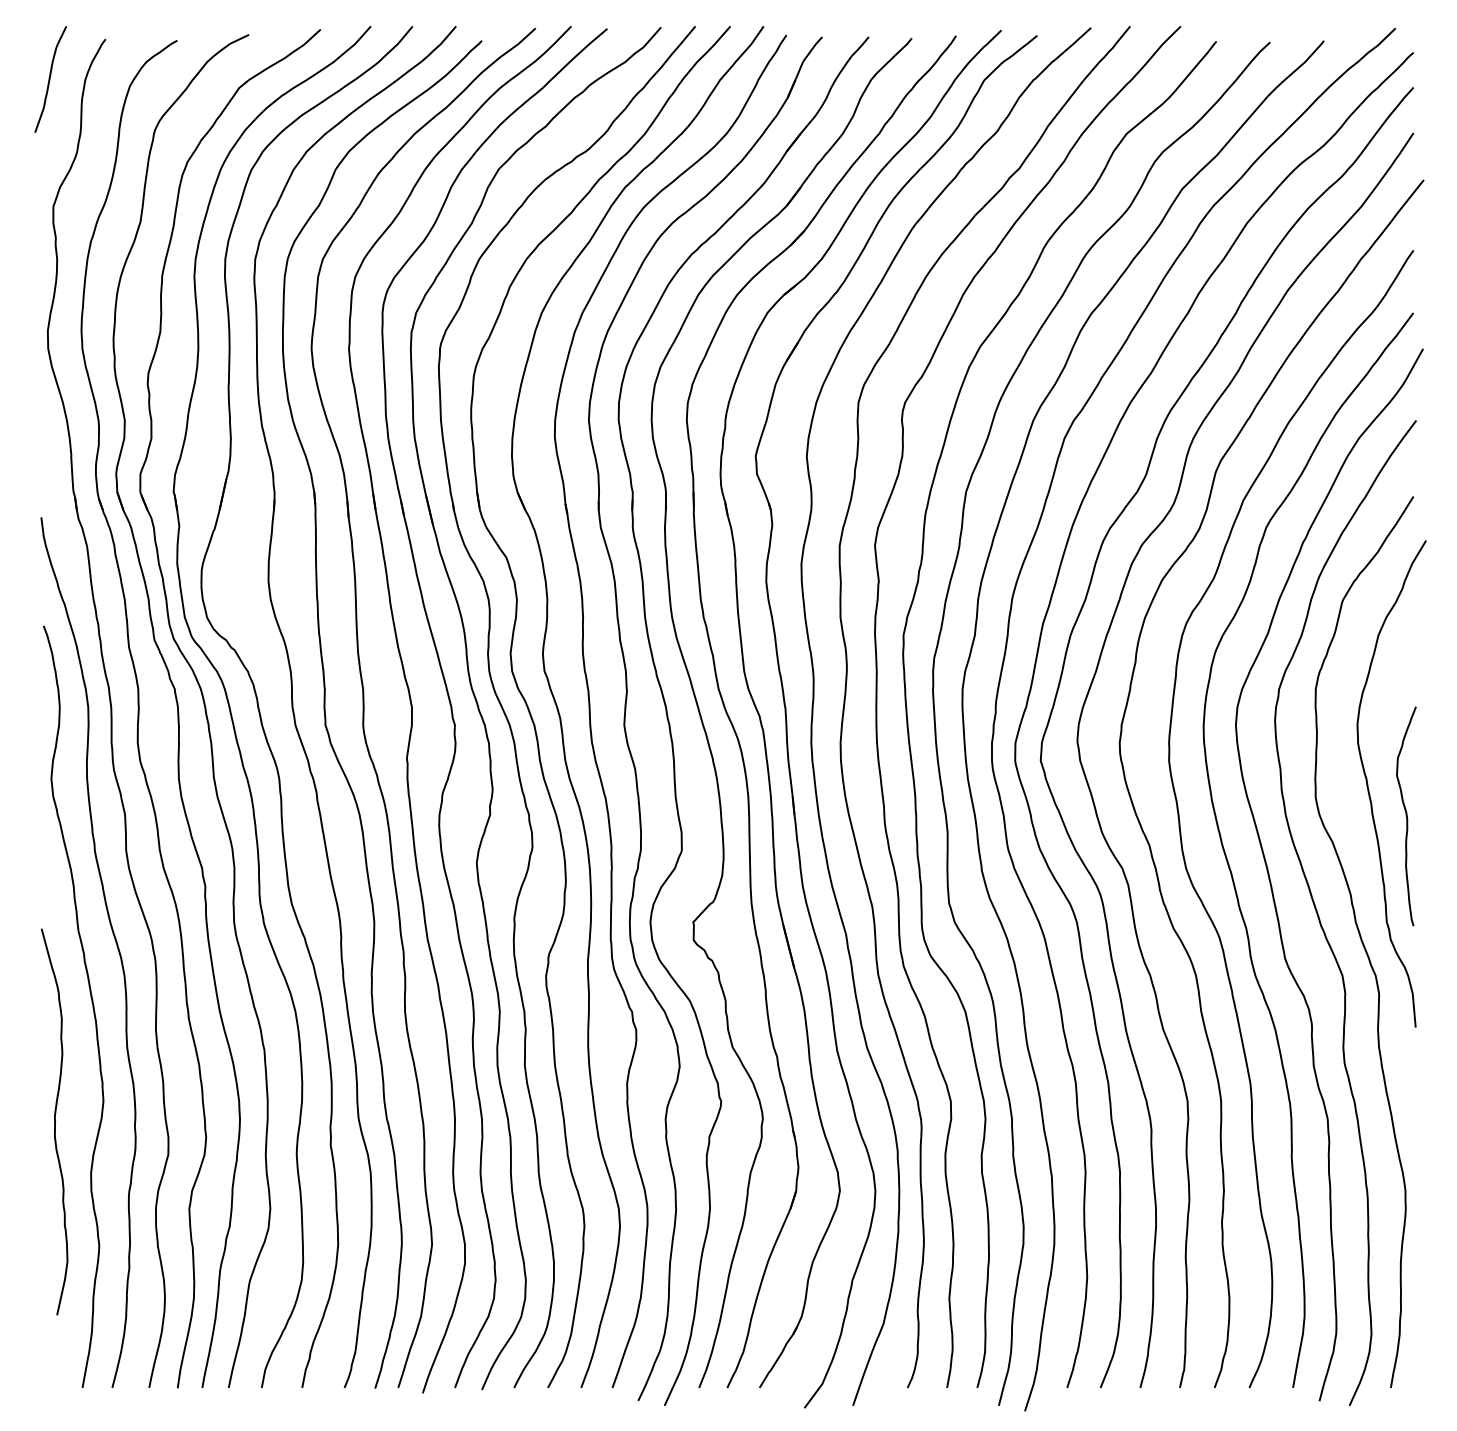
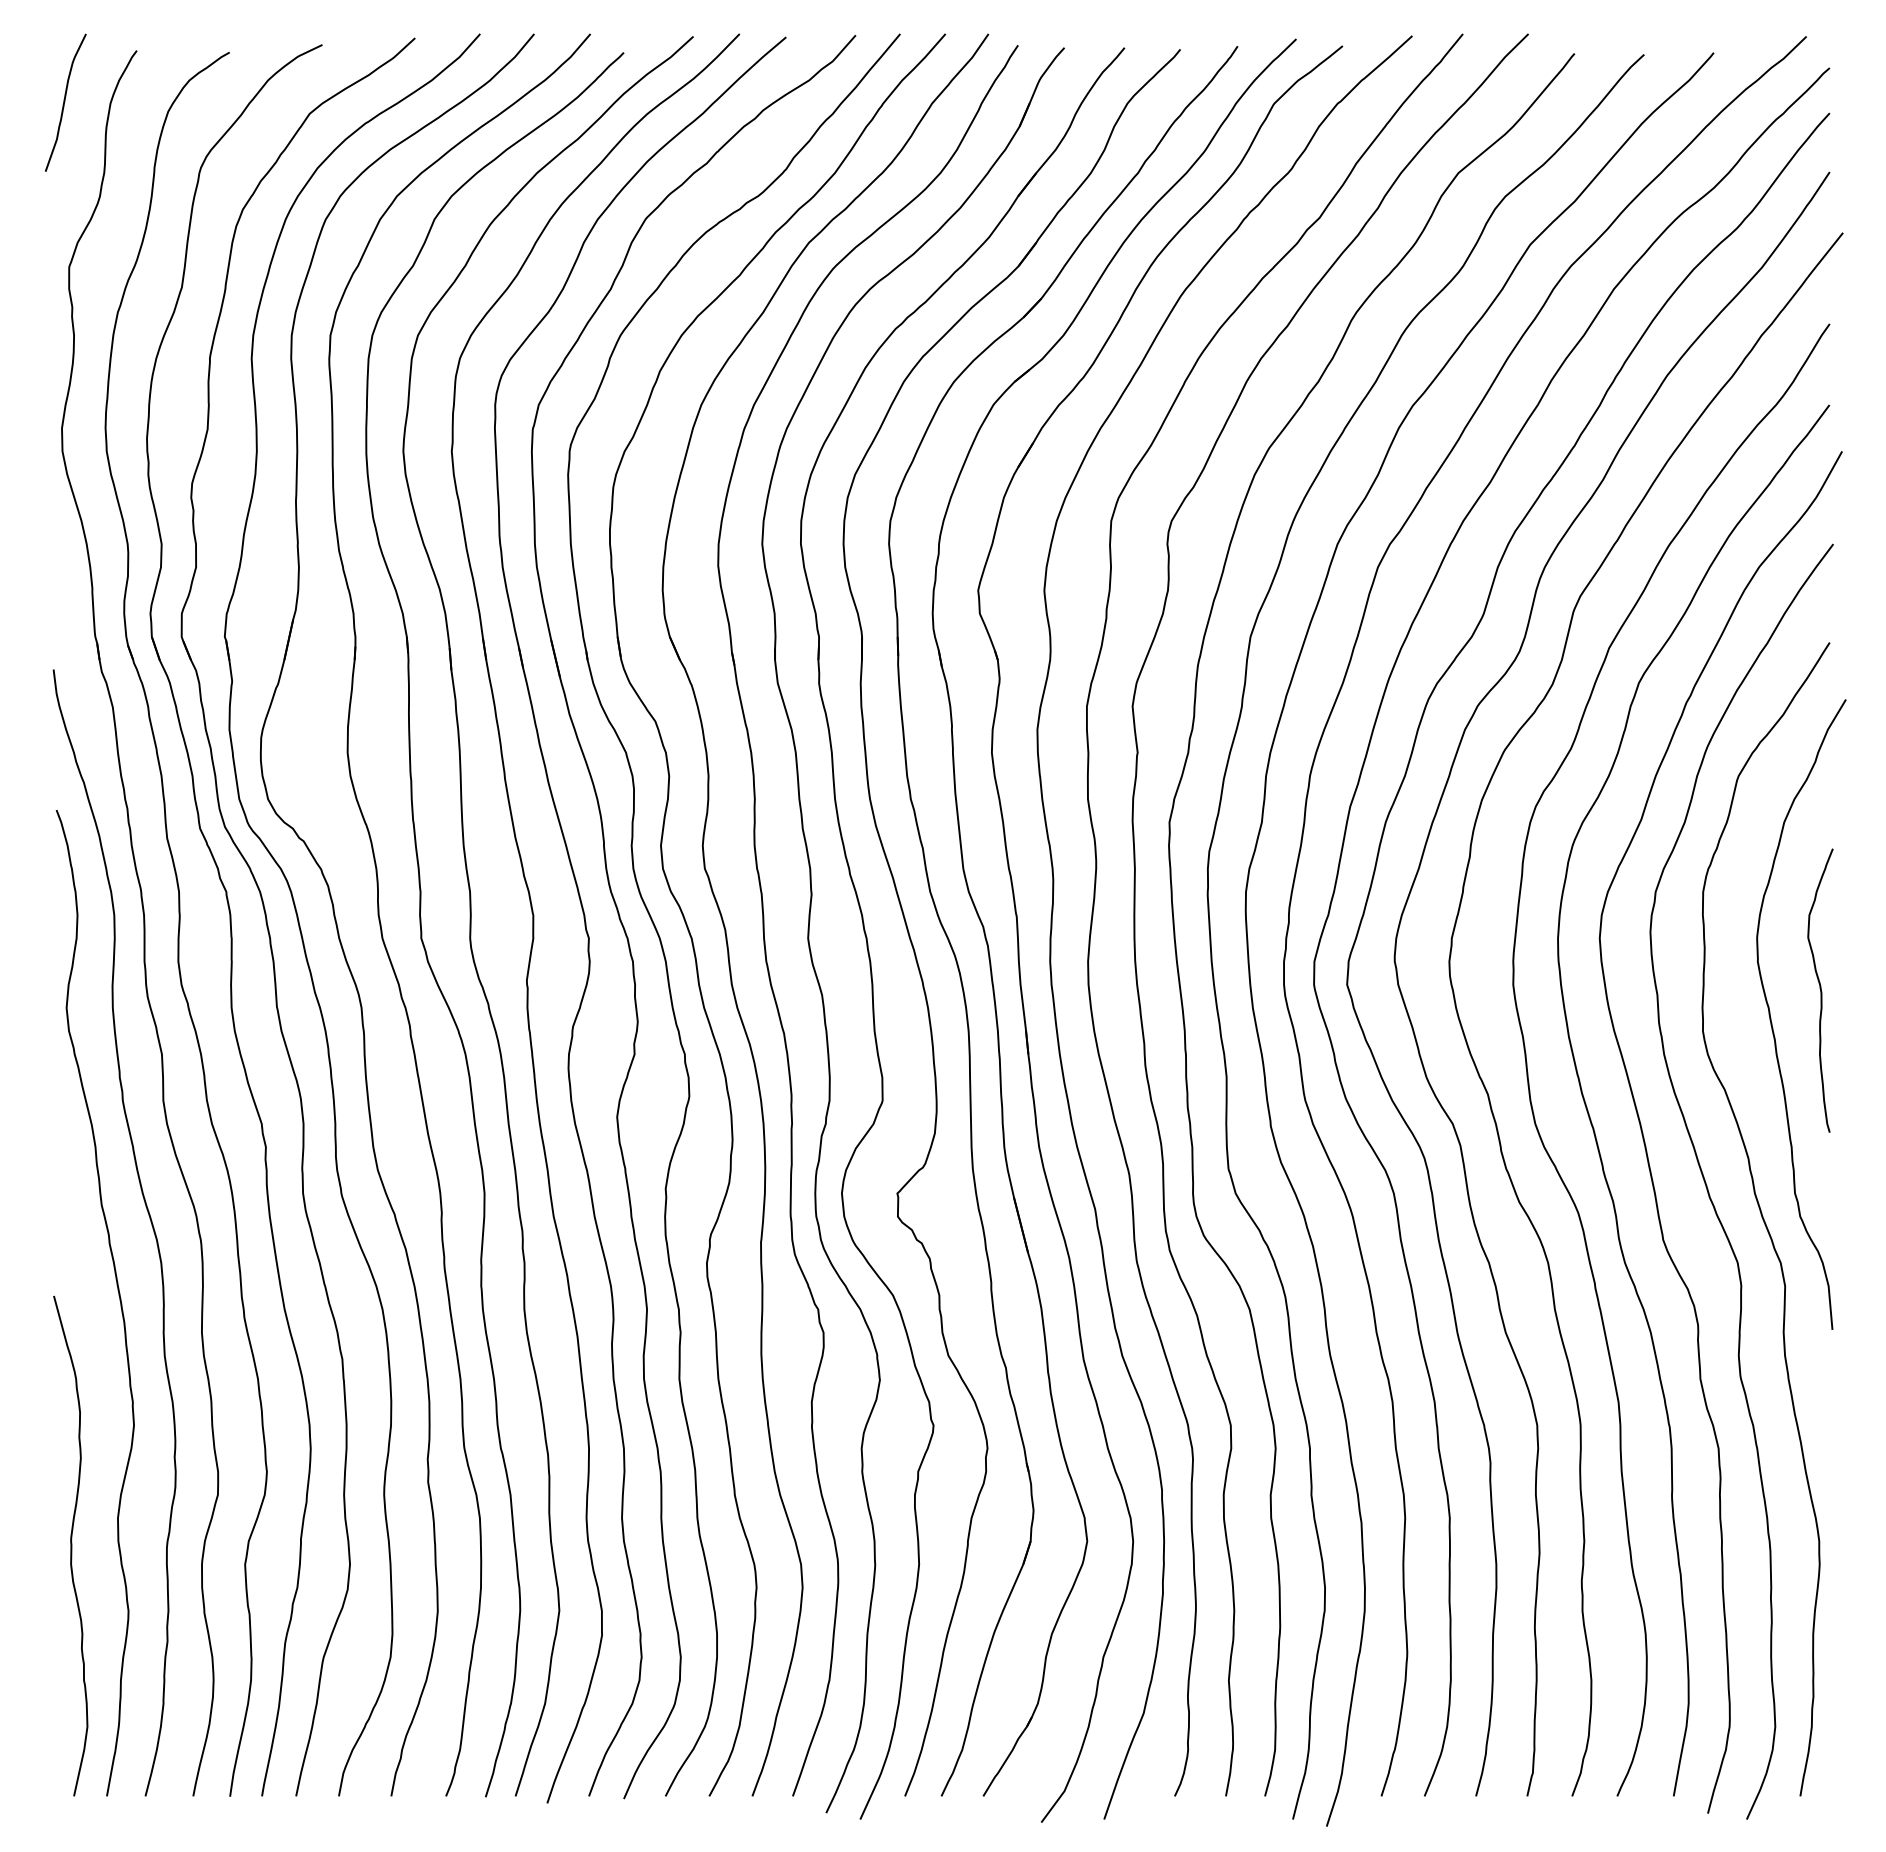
curve: (1406, 816) -> (1820, 990), moved
curve: (54, 1121) -> (70, 1545), moved

